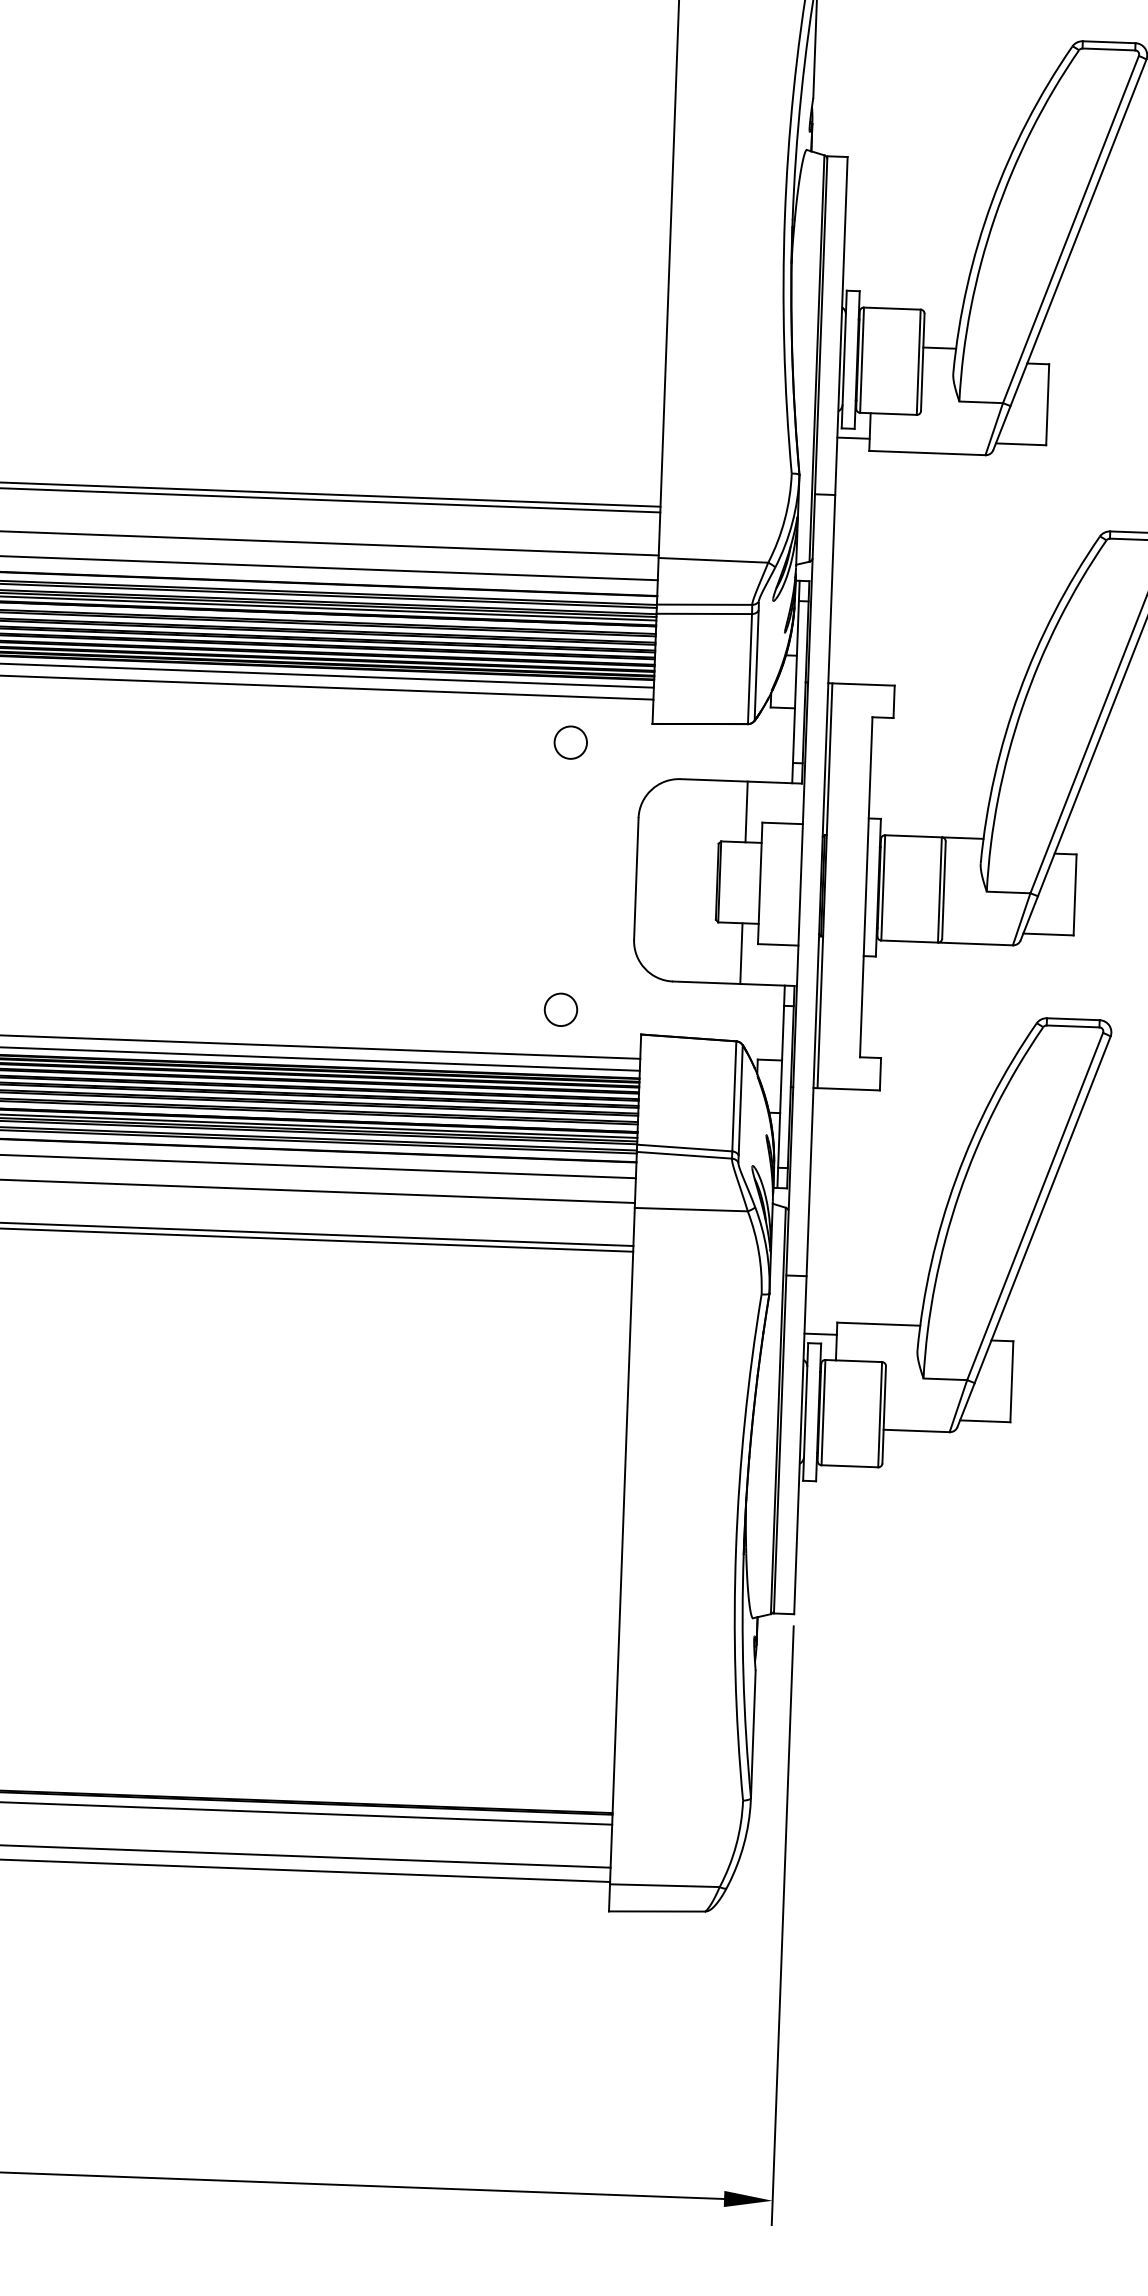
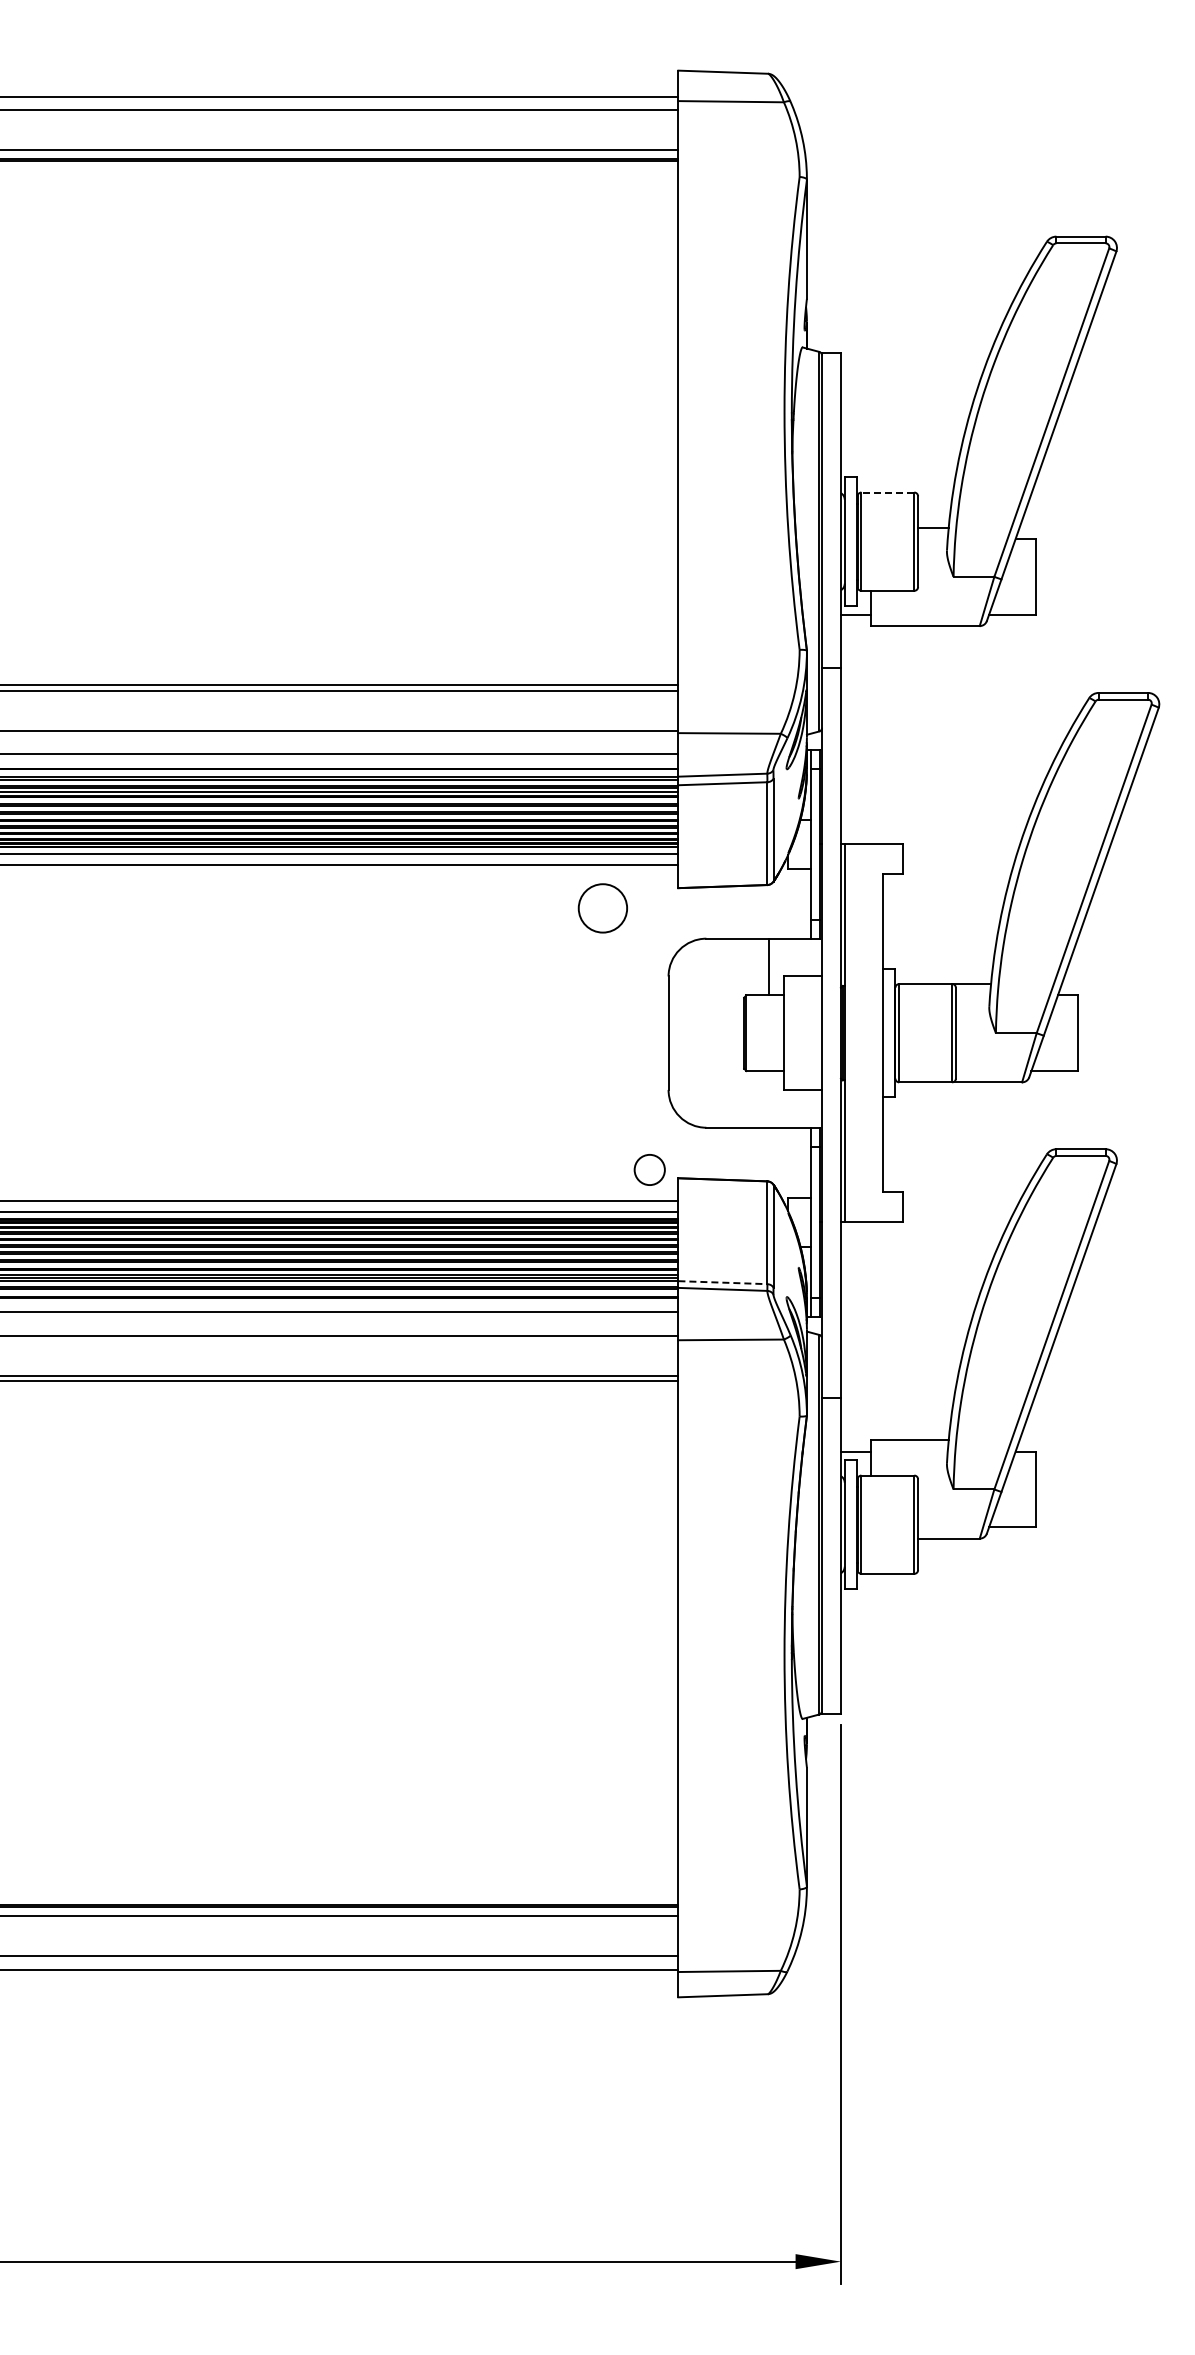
line: (891, 308) -> (887, 492), solid -> dashed
circle: (570, 742) -> (602, 908), size x1.6
line: (741, 953) -> (769, 1099), removed
circle: (560, 1009) -> (649, 1169), moved
line: (684, 1147) -> (722, 1282), solid -> dashed

